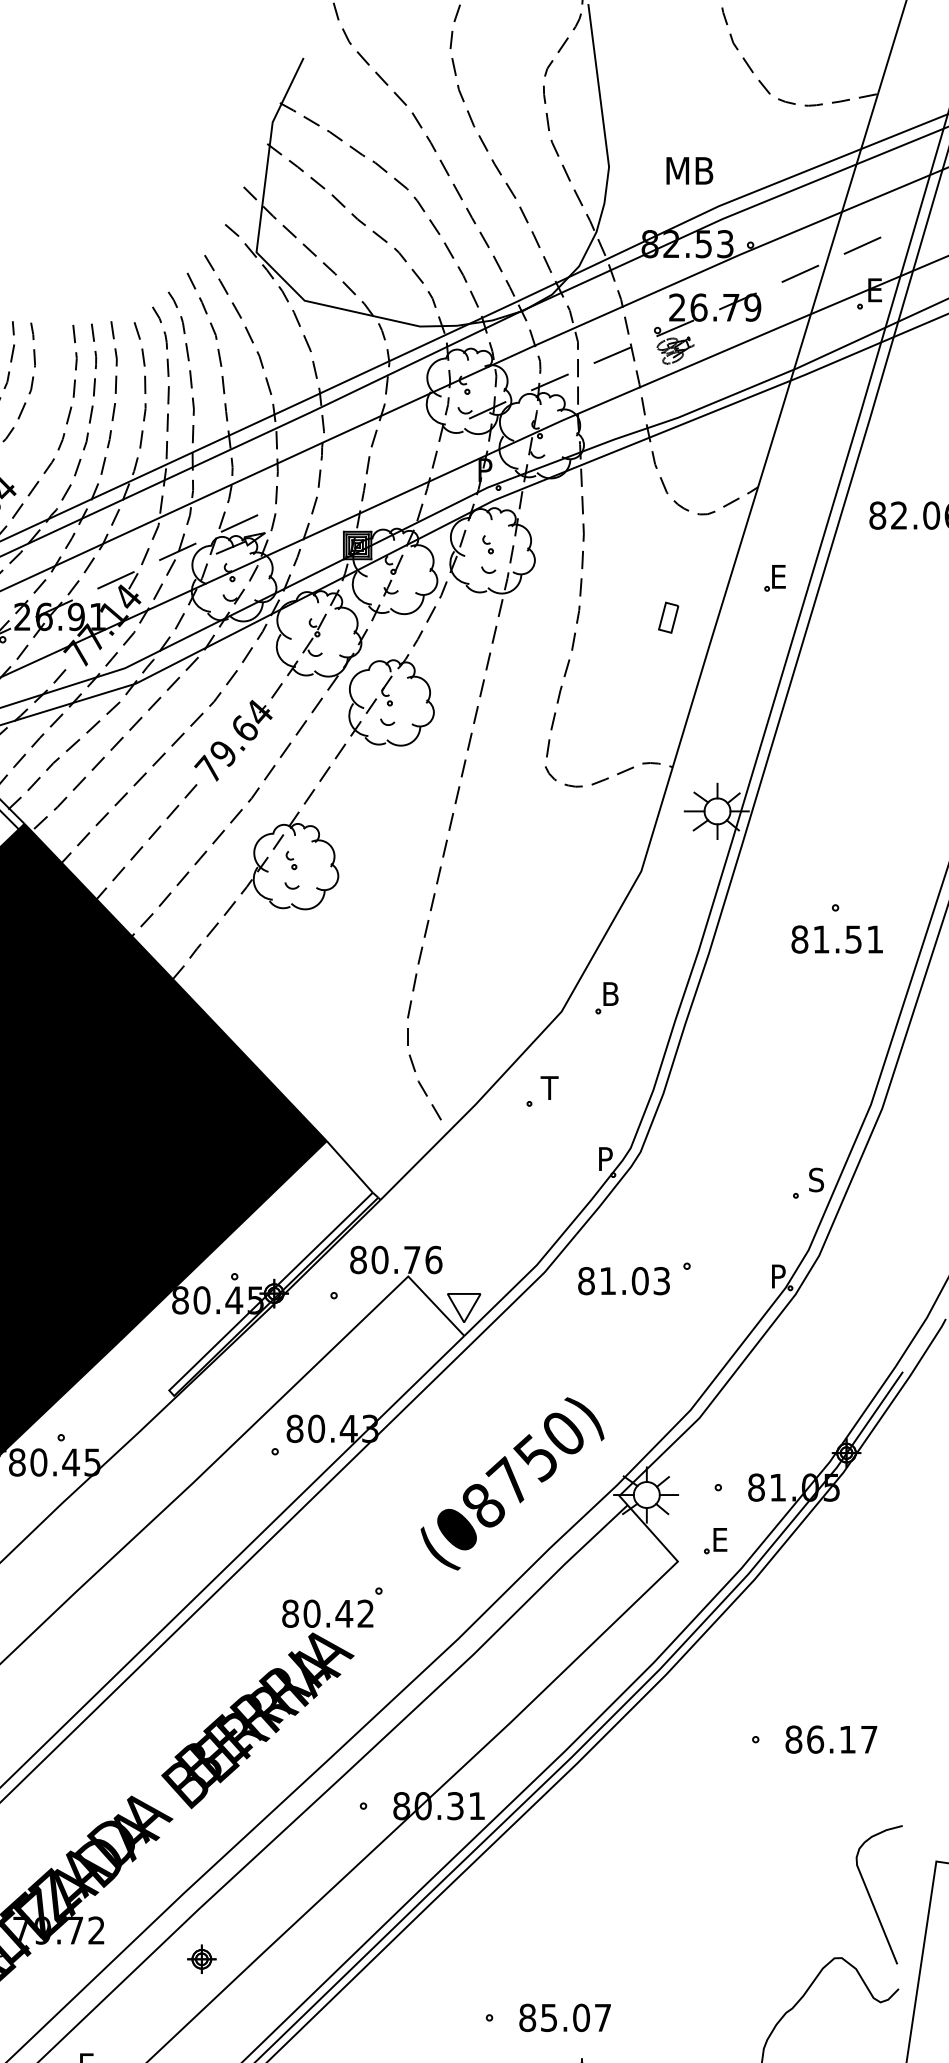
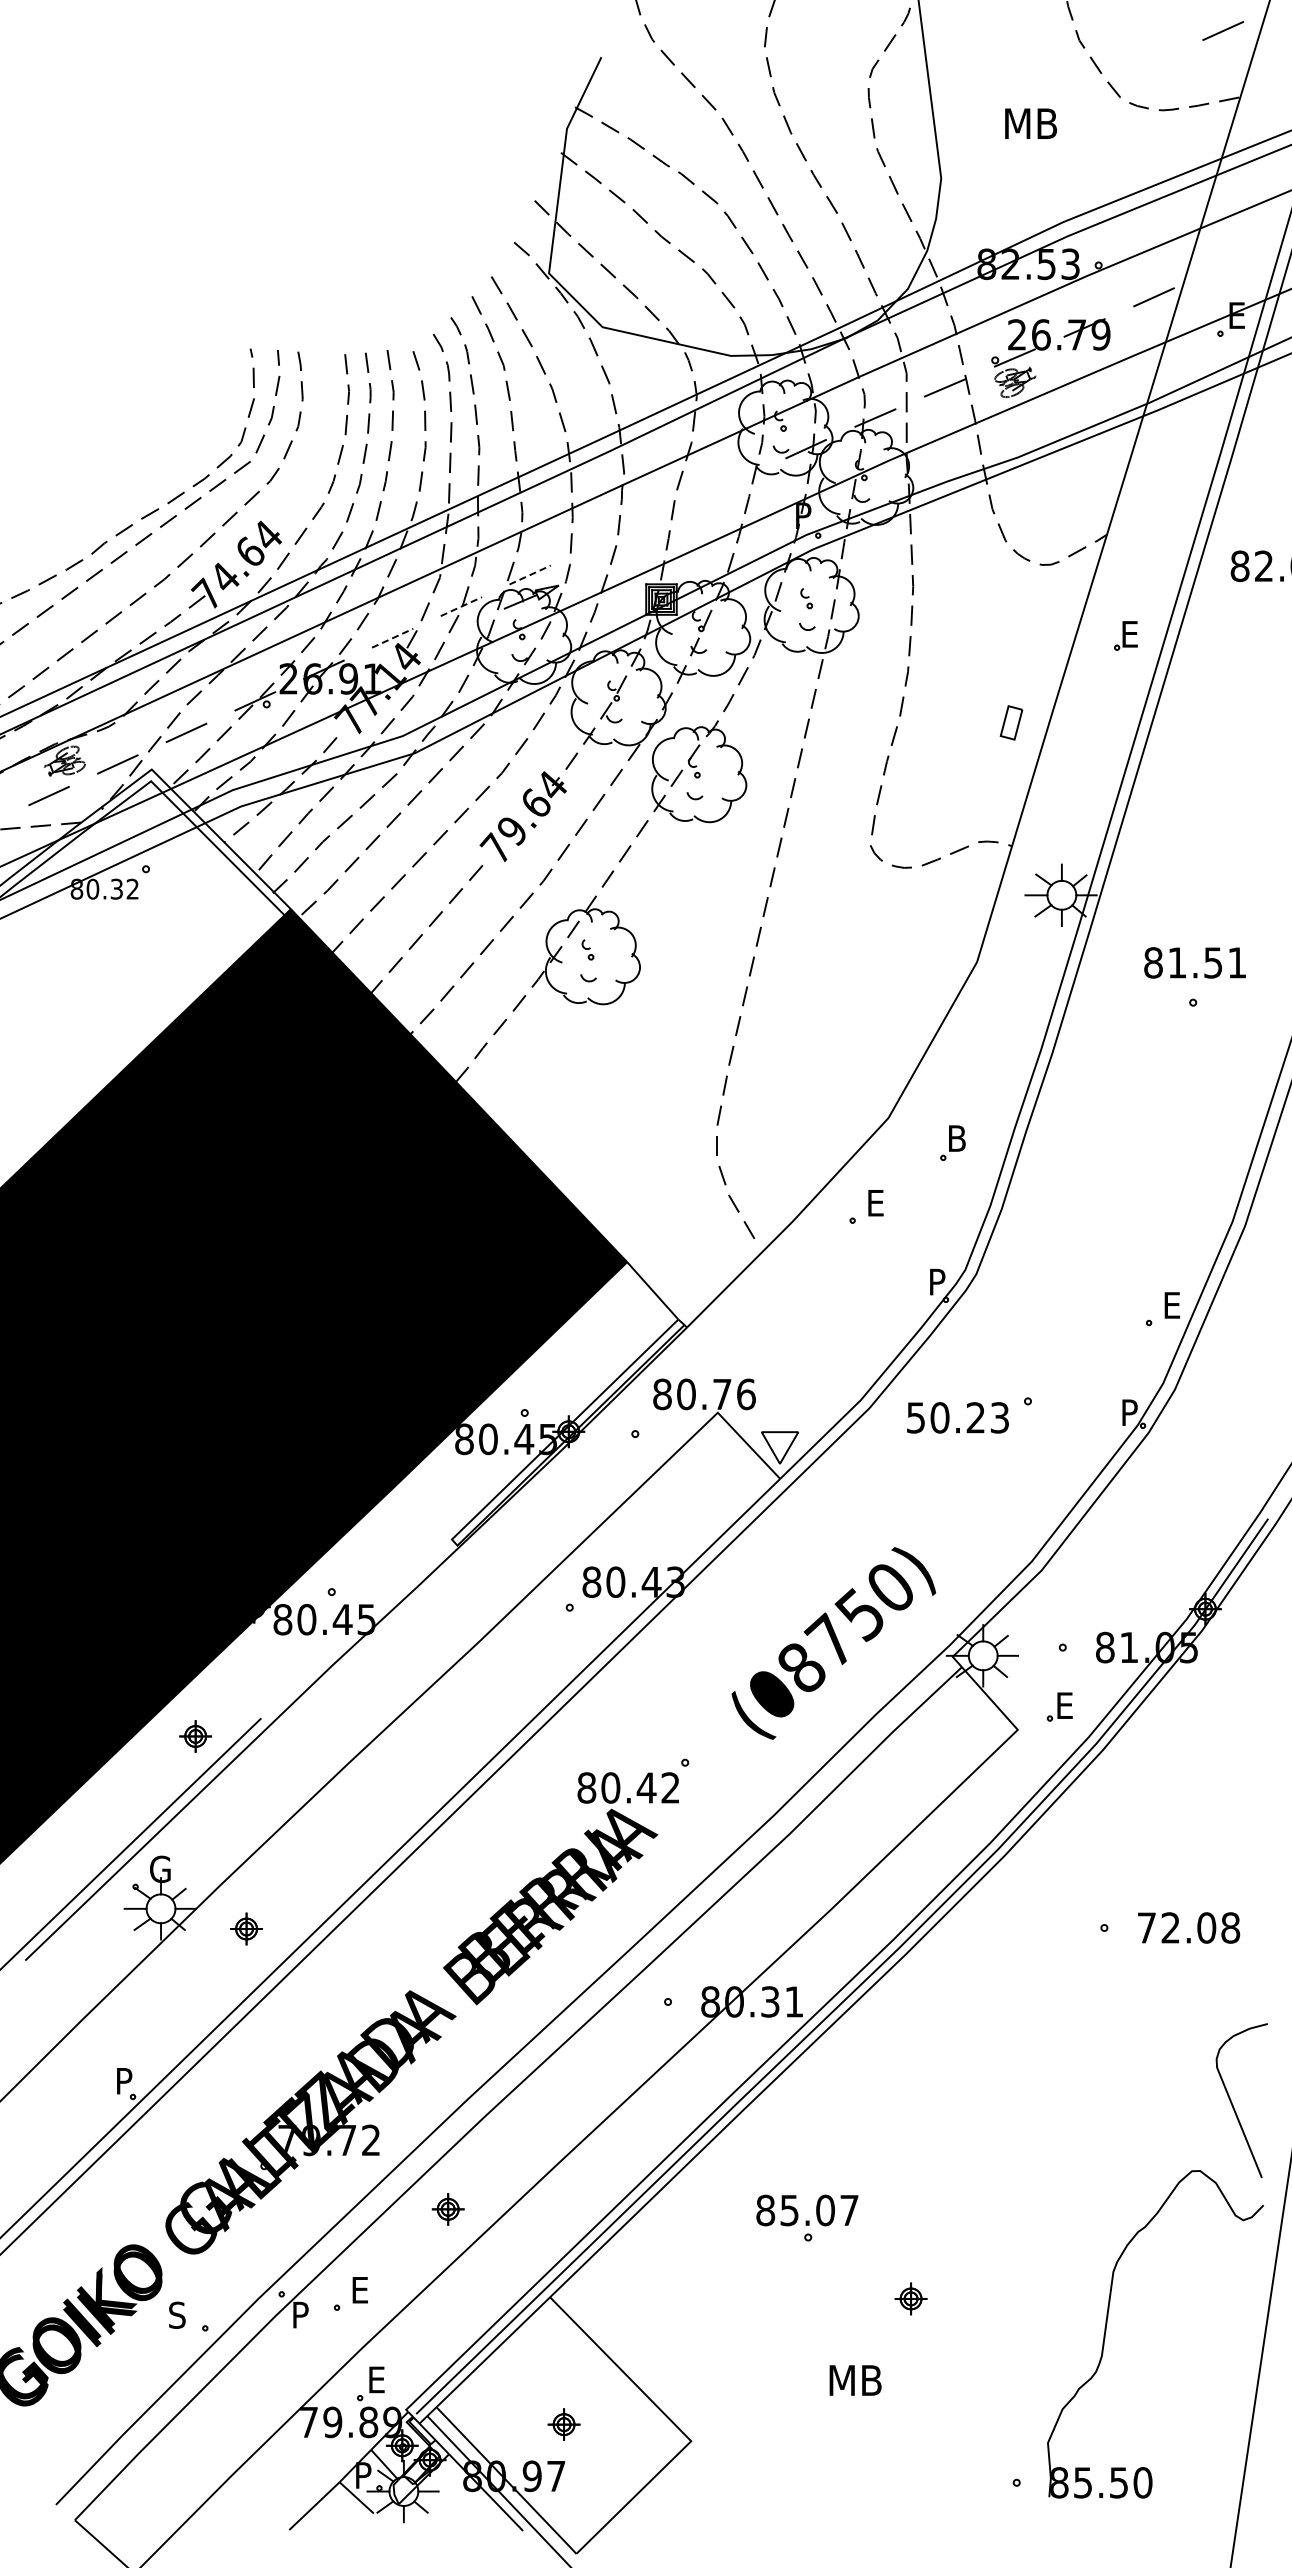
text: (690, 170) -> (1031, 123), moved
line: (862, 245) -> (1223, 30), moved
line: (239, 523) -> (530, 575), solid -> dashed
line: (177, 551) -> (461, 606), solid -> dashed
line: (115, 580) -> (392, 638), solid -> dashed
part: (668, 617) -> (1011, 722), moved
text: (836, 939) -> (1194, 962), moved
part: (606, 997) -> (952, 1142), moved
text: (549, 1088) -> (875, 1203), T -> E
text: (816, 1180) -> (1171, 1305), S -> E
text: (612, 1280) -> (945, 1417), 81.03 -> 50.23
text: (831, 1739) -> (1188, 1927), 86.17 -> 72.08
part: (201, 1959) -> (447, 2209), moved
text: (565, 2017) -> (807, 2210), moved

